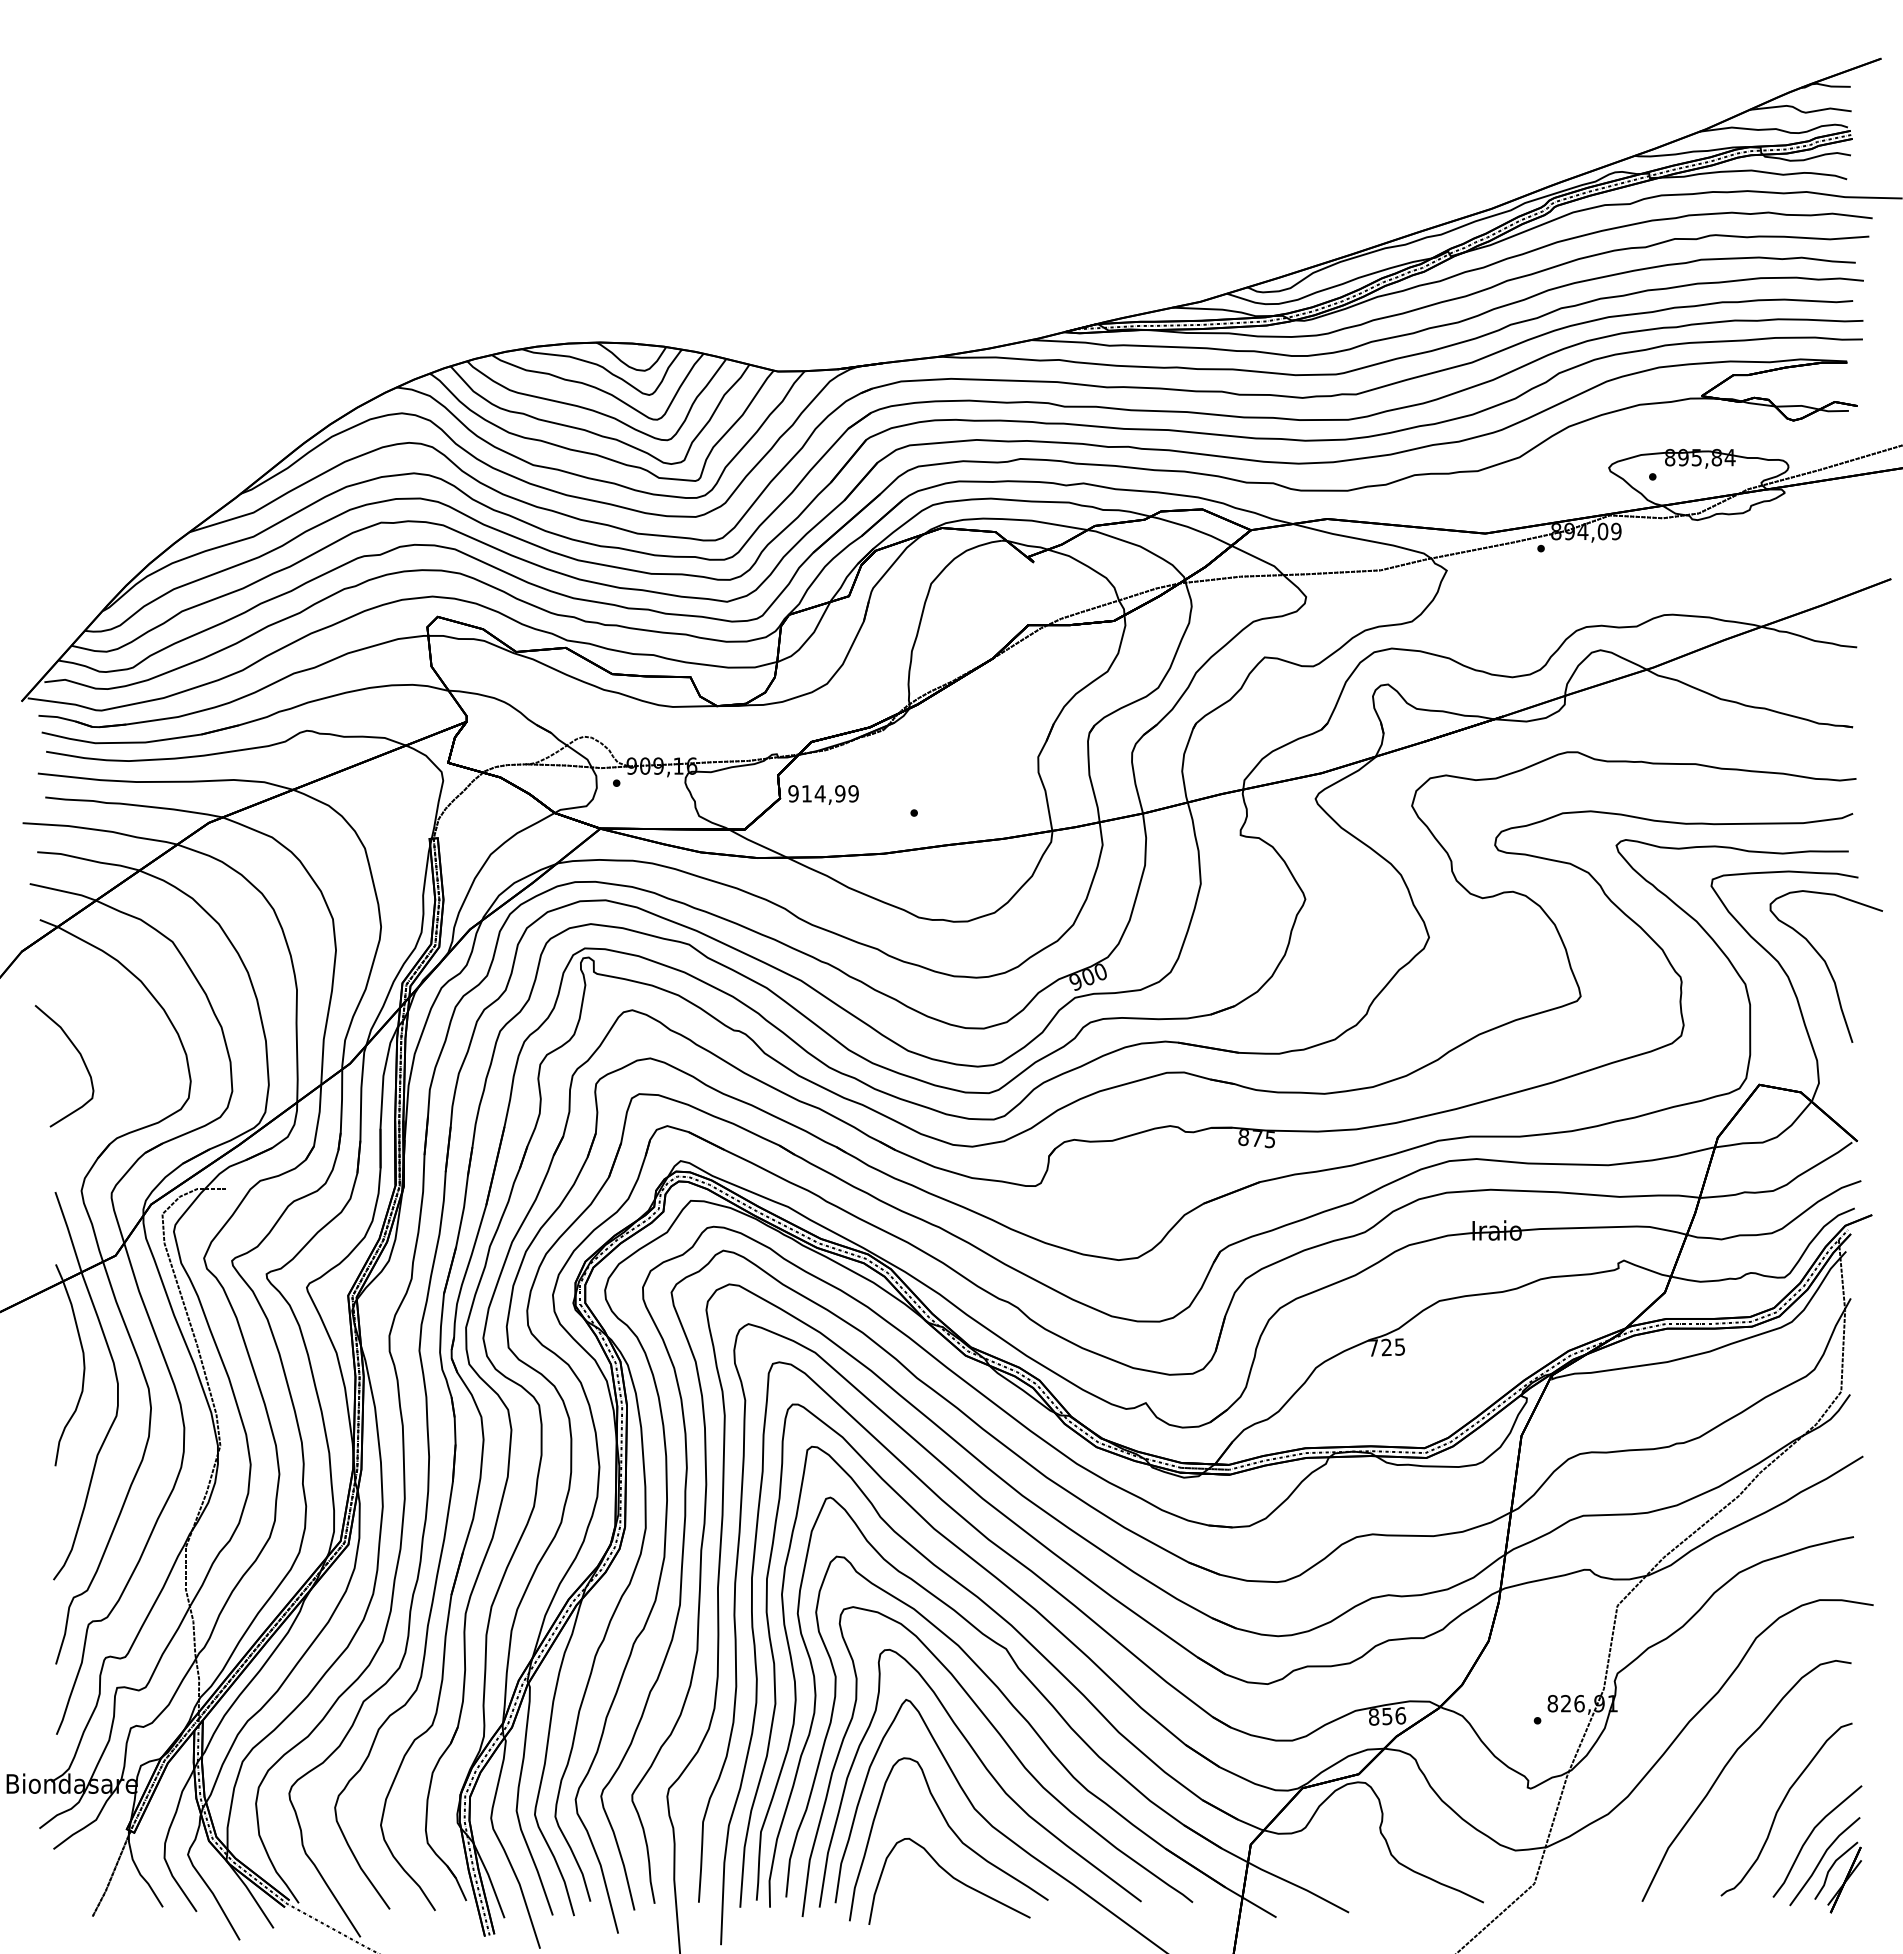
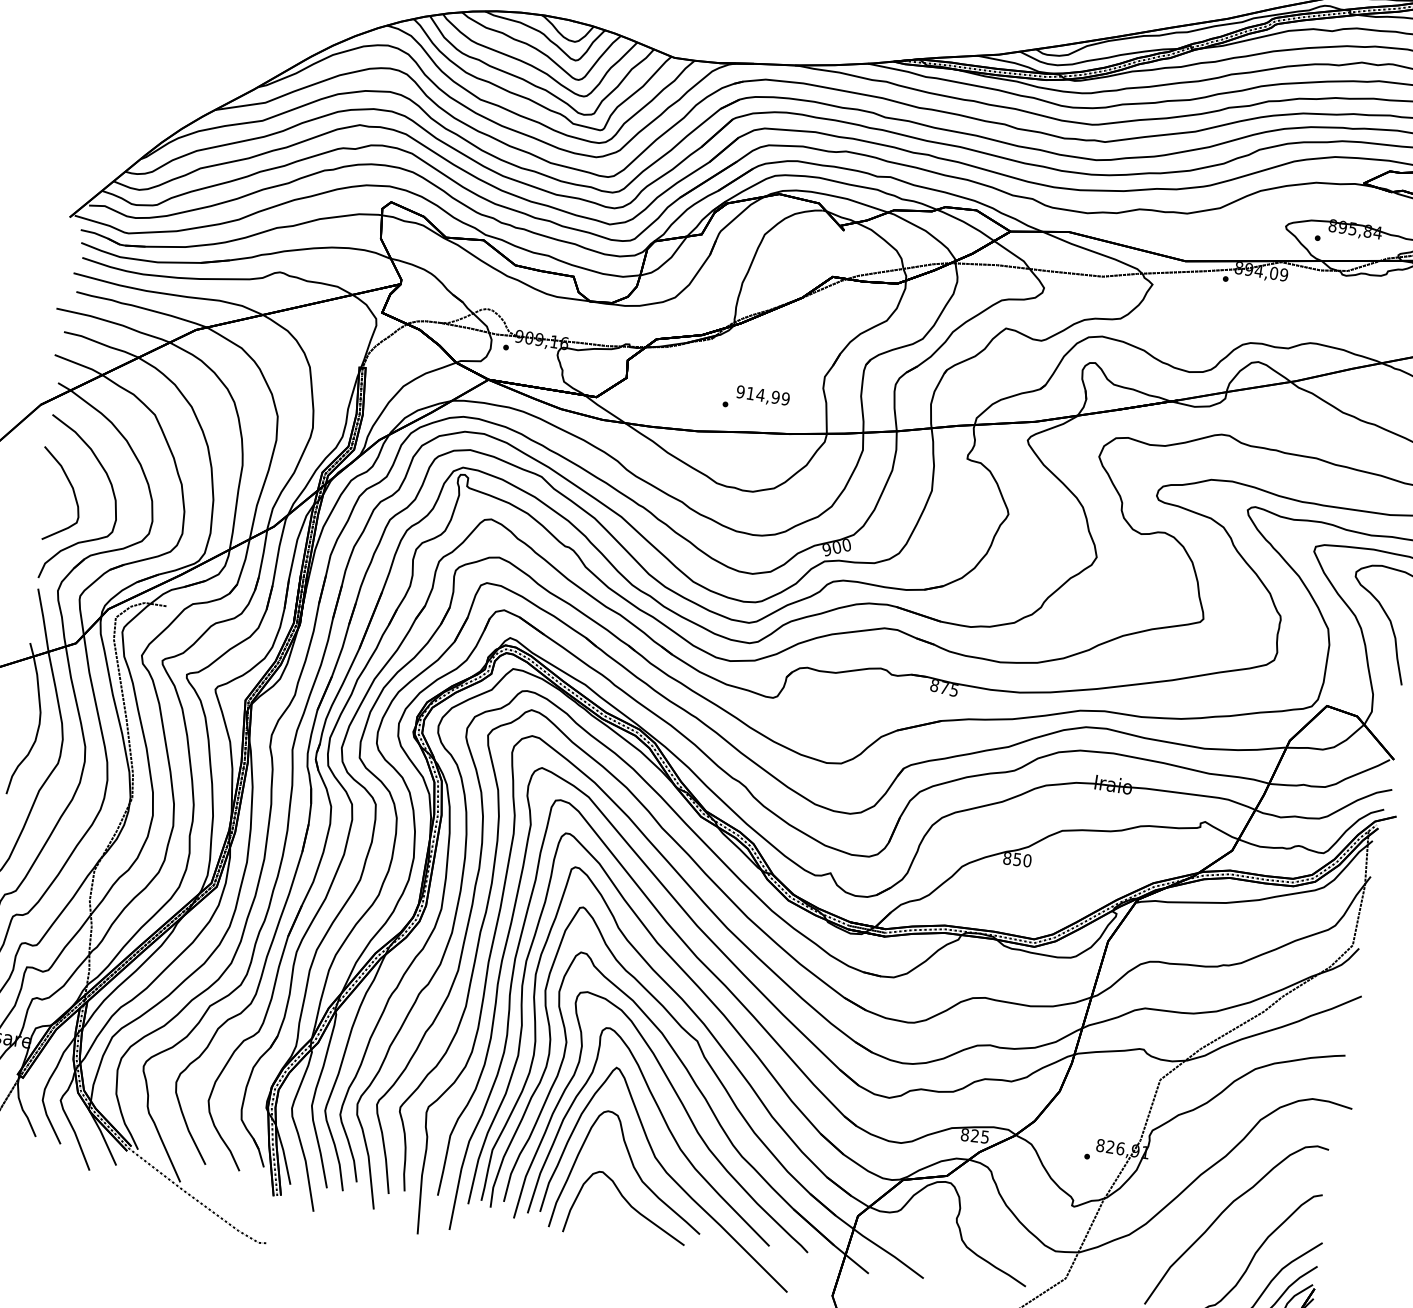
text: (823, 794) -> (763, 395), moved
curve: (132, 1050) -> (112, 491), added
text: (1386, 1347) -> (1017, 859), 725 -> 850
text: (1394, 1716) -> (980, 1136), 856 -> 825

